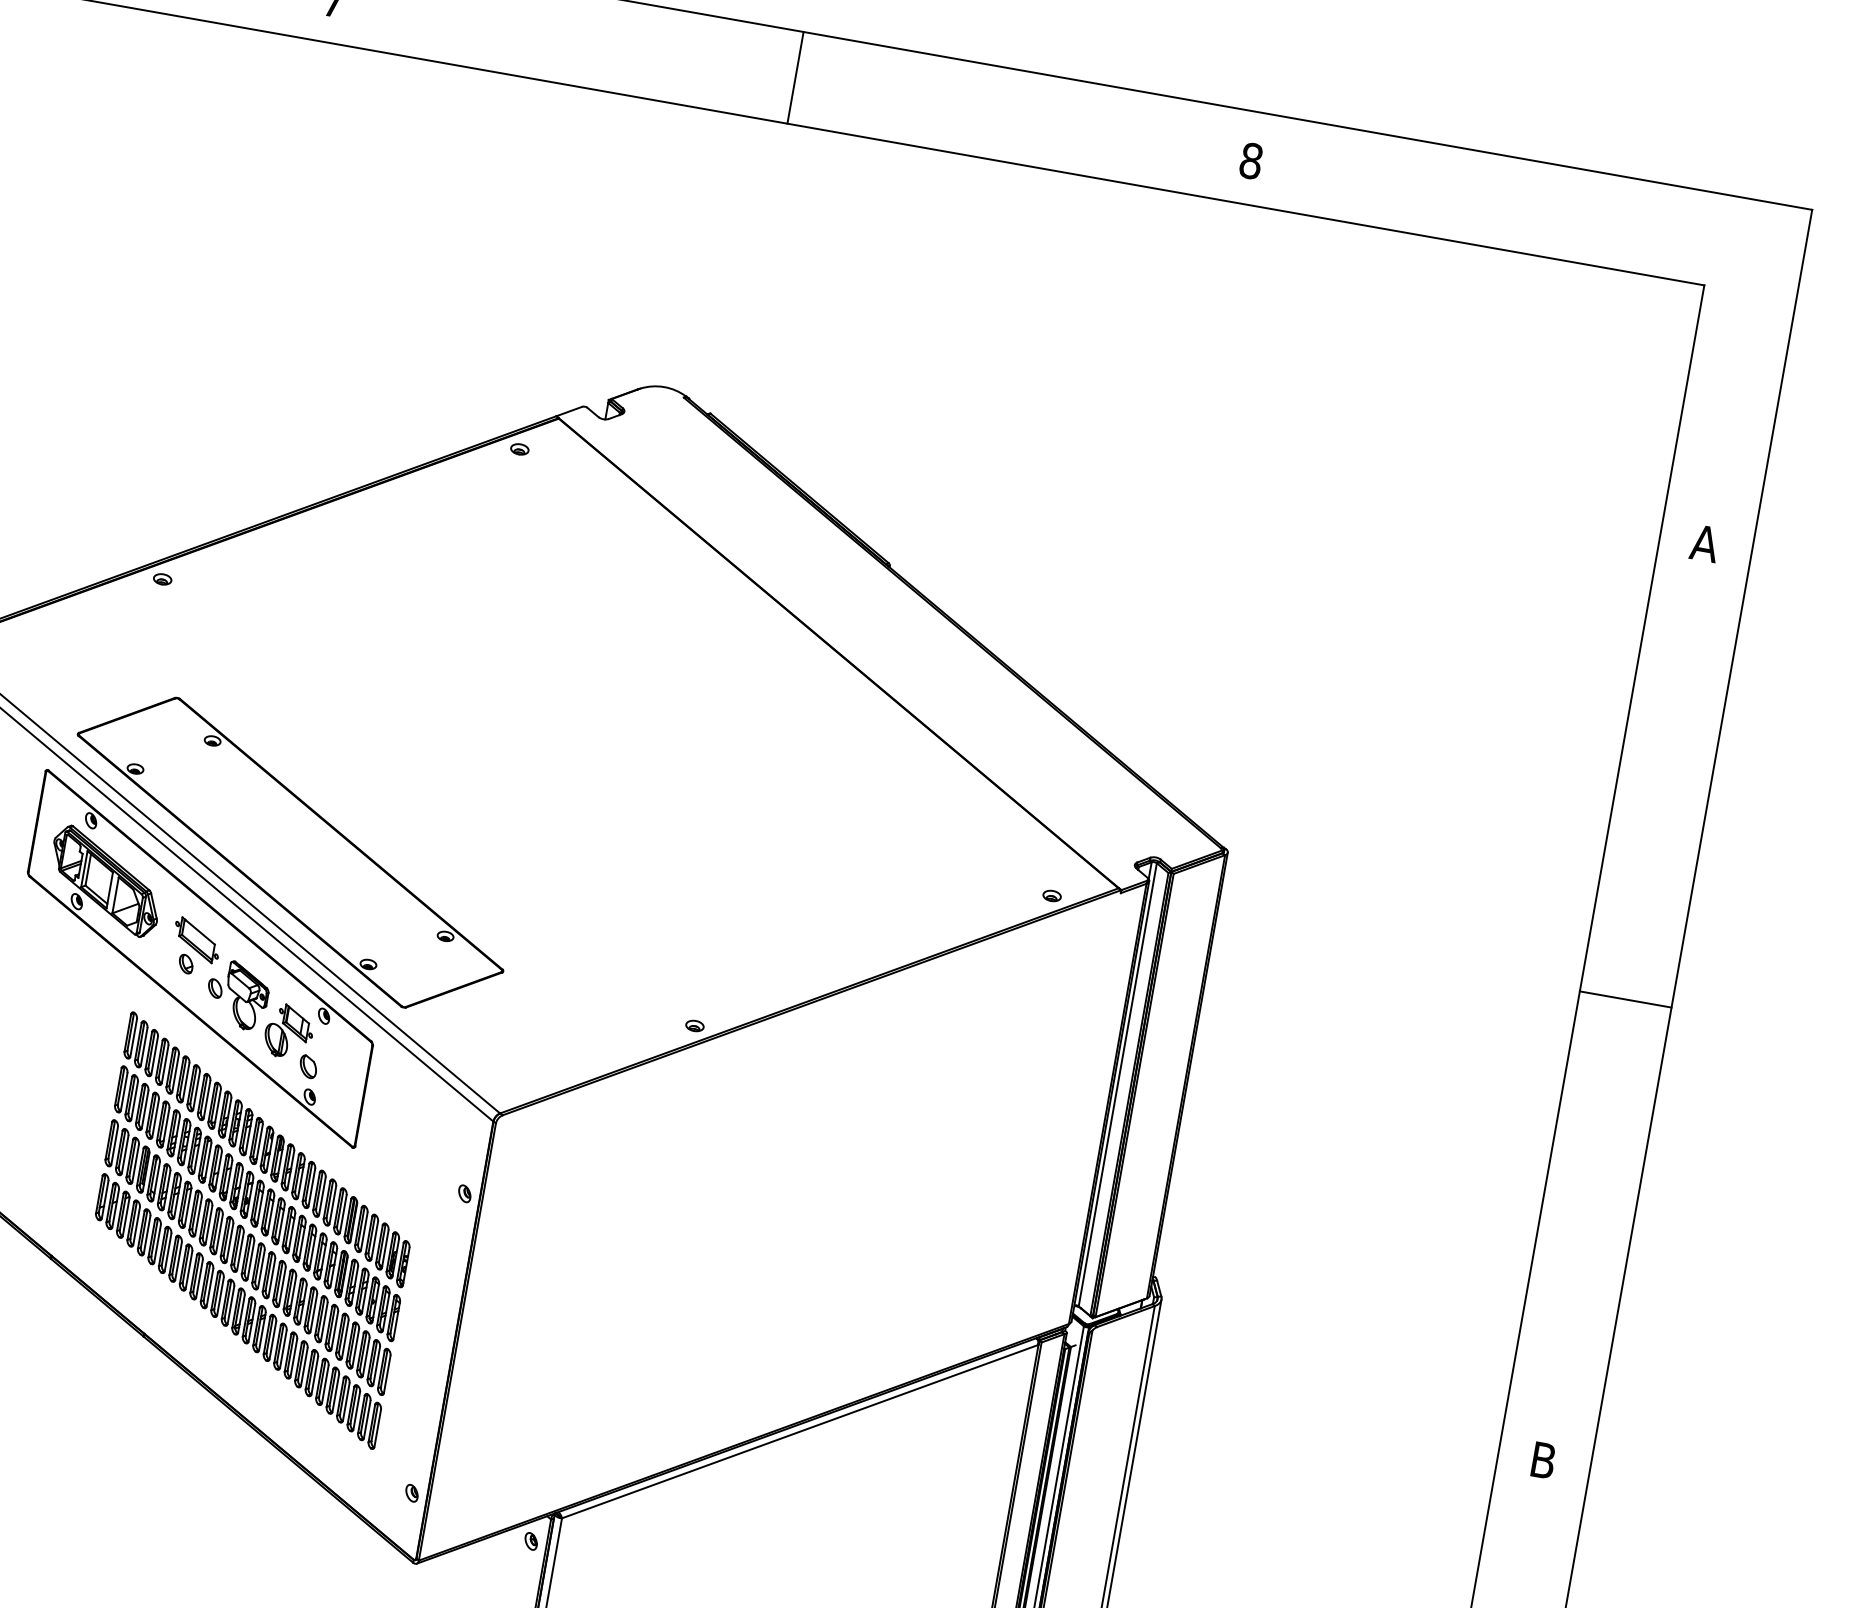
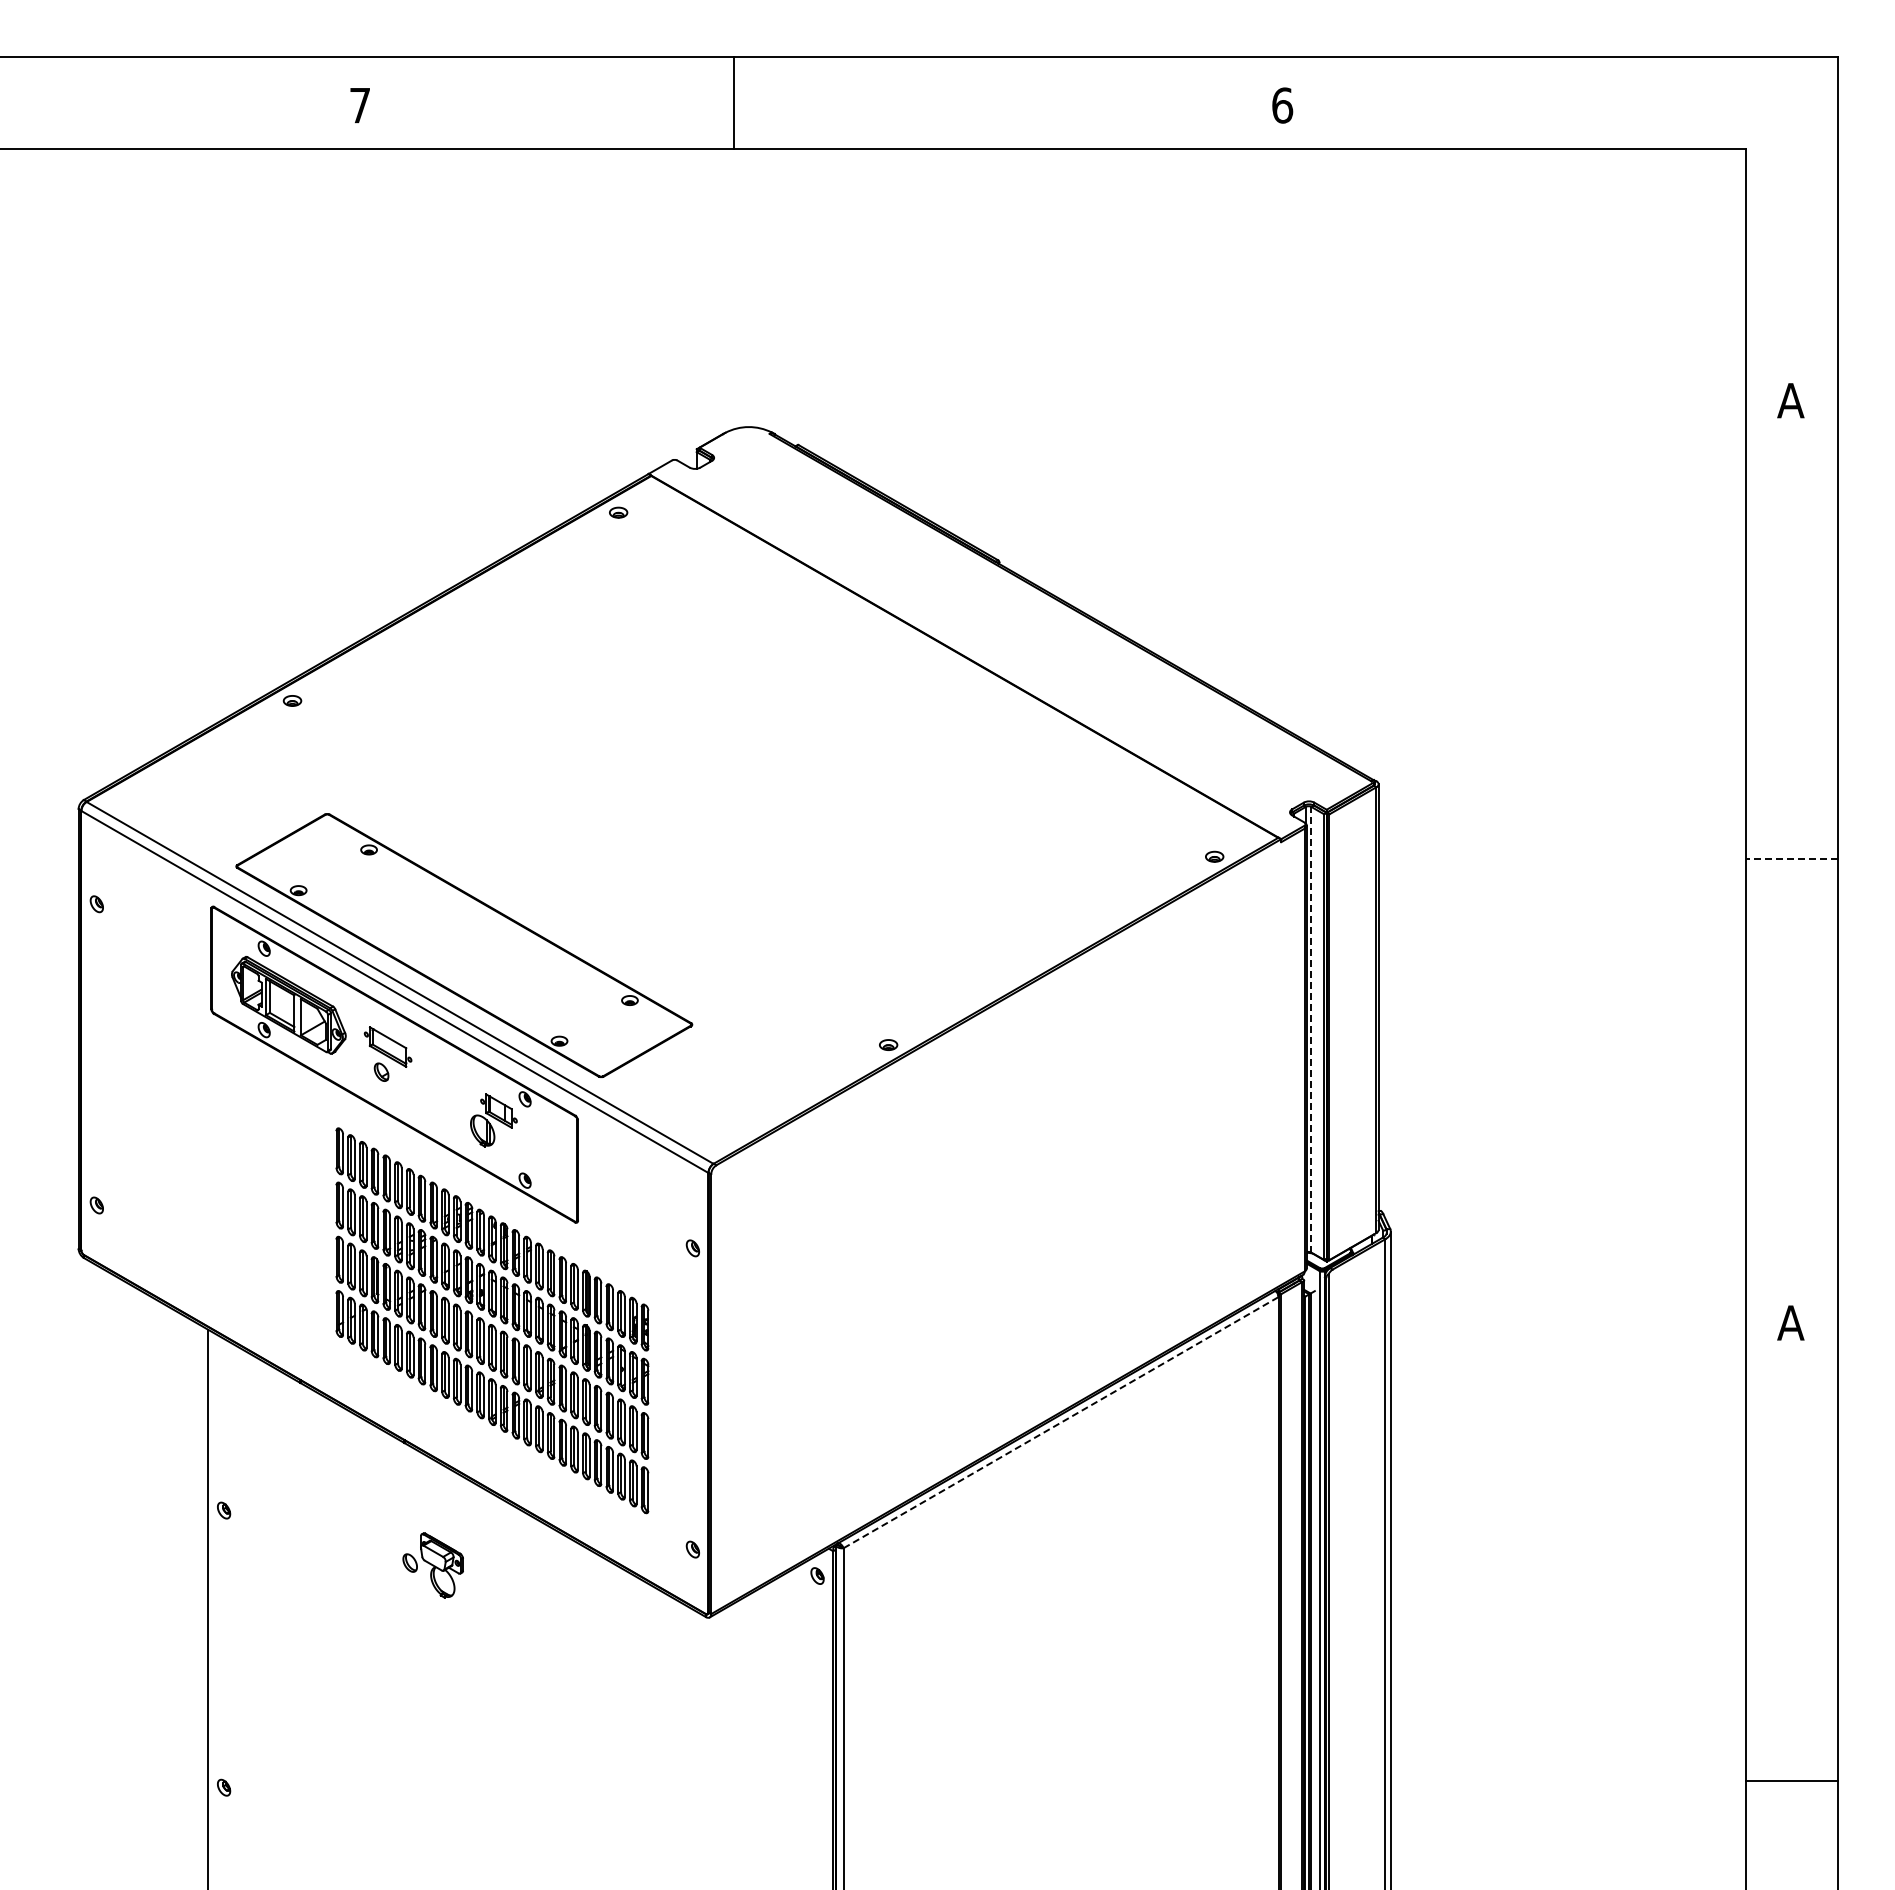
line: (795, 77) -> (733, 102), moved
text: (1251, 160) -> (1282, 105), 8 -> 6
part: (237, 994) -> (432, 1565), moved
line: (1625, 999) -> (1791, 859), solid -> dashed
part: (308, 1065) -> (518, 1150), removed
line: (1118, 1084) -> (1311, 1029), solid -> dashed
line: (800, 1431) -> (1061, 1422), solid -> dashed
text: (1542, 1459) -> (1790, 1322), B -> A

